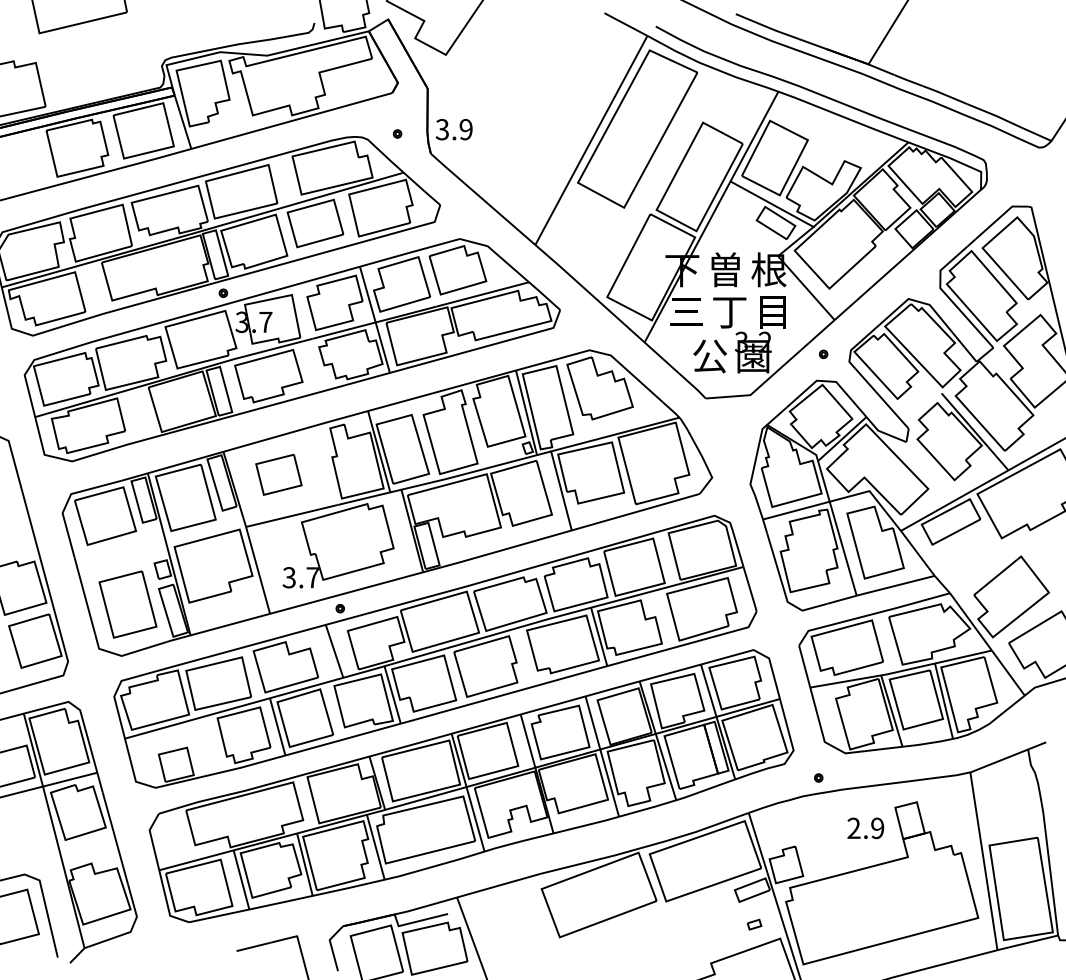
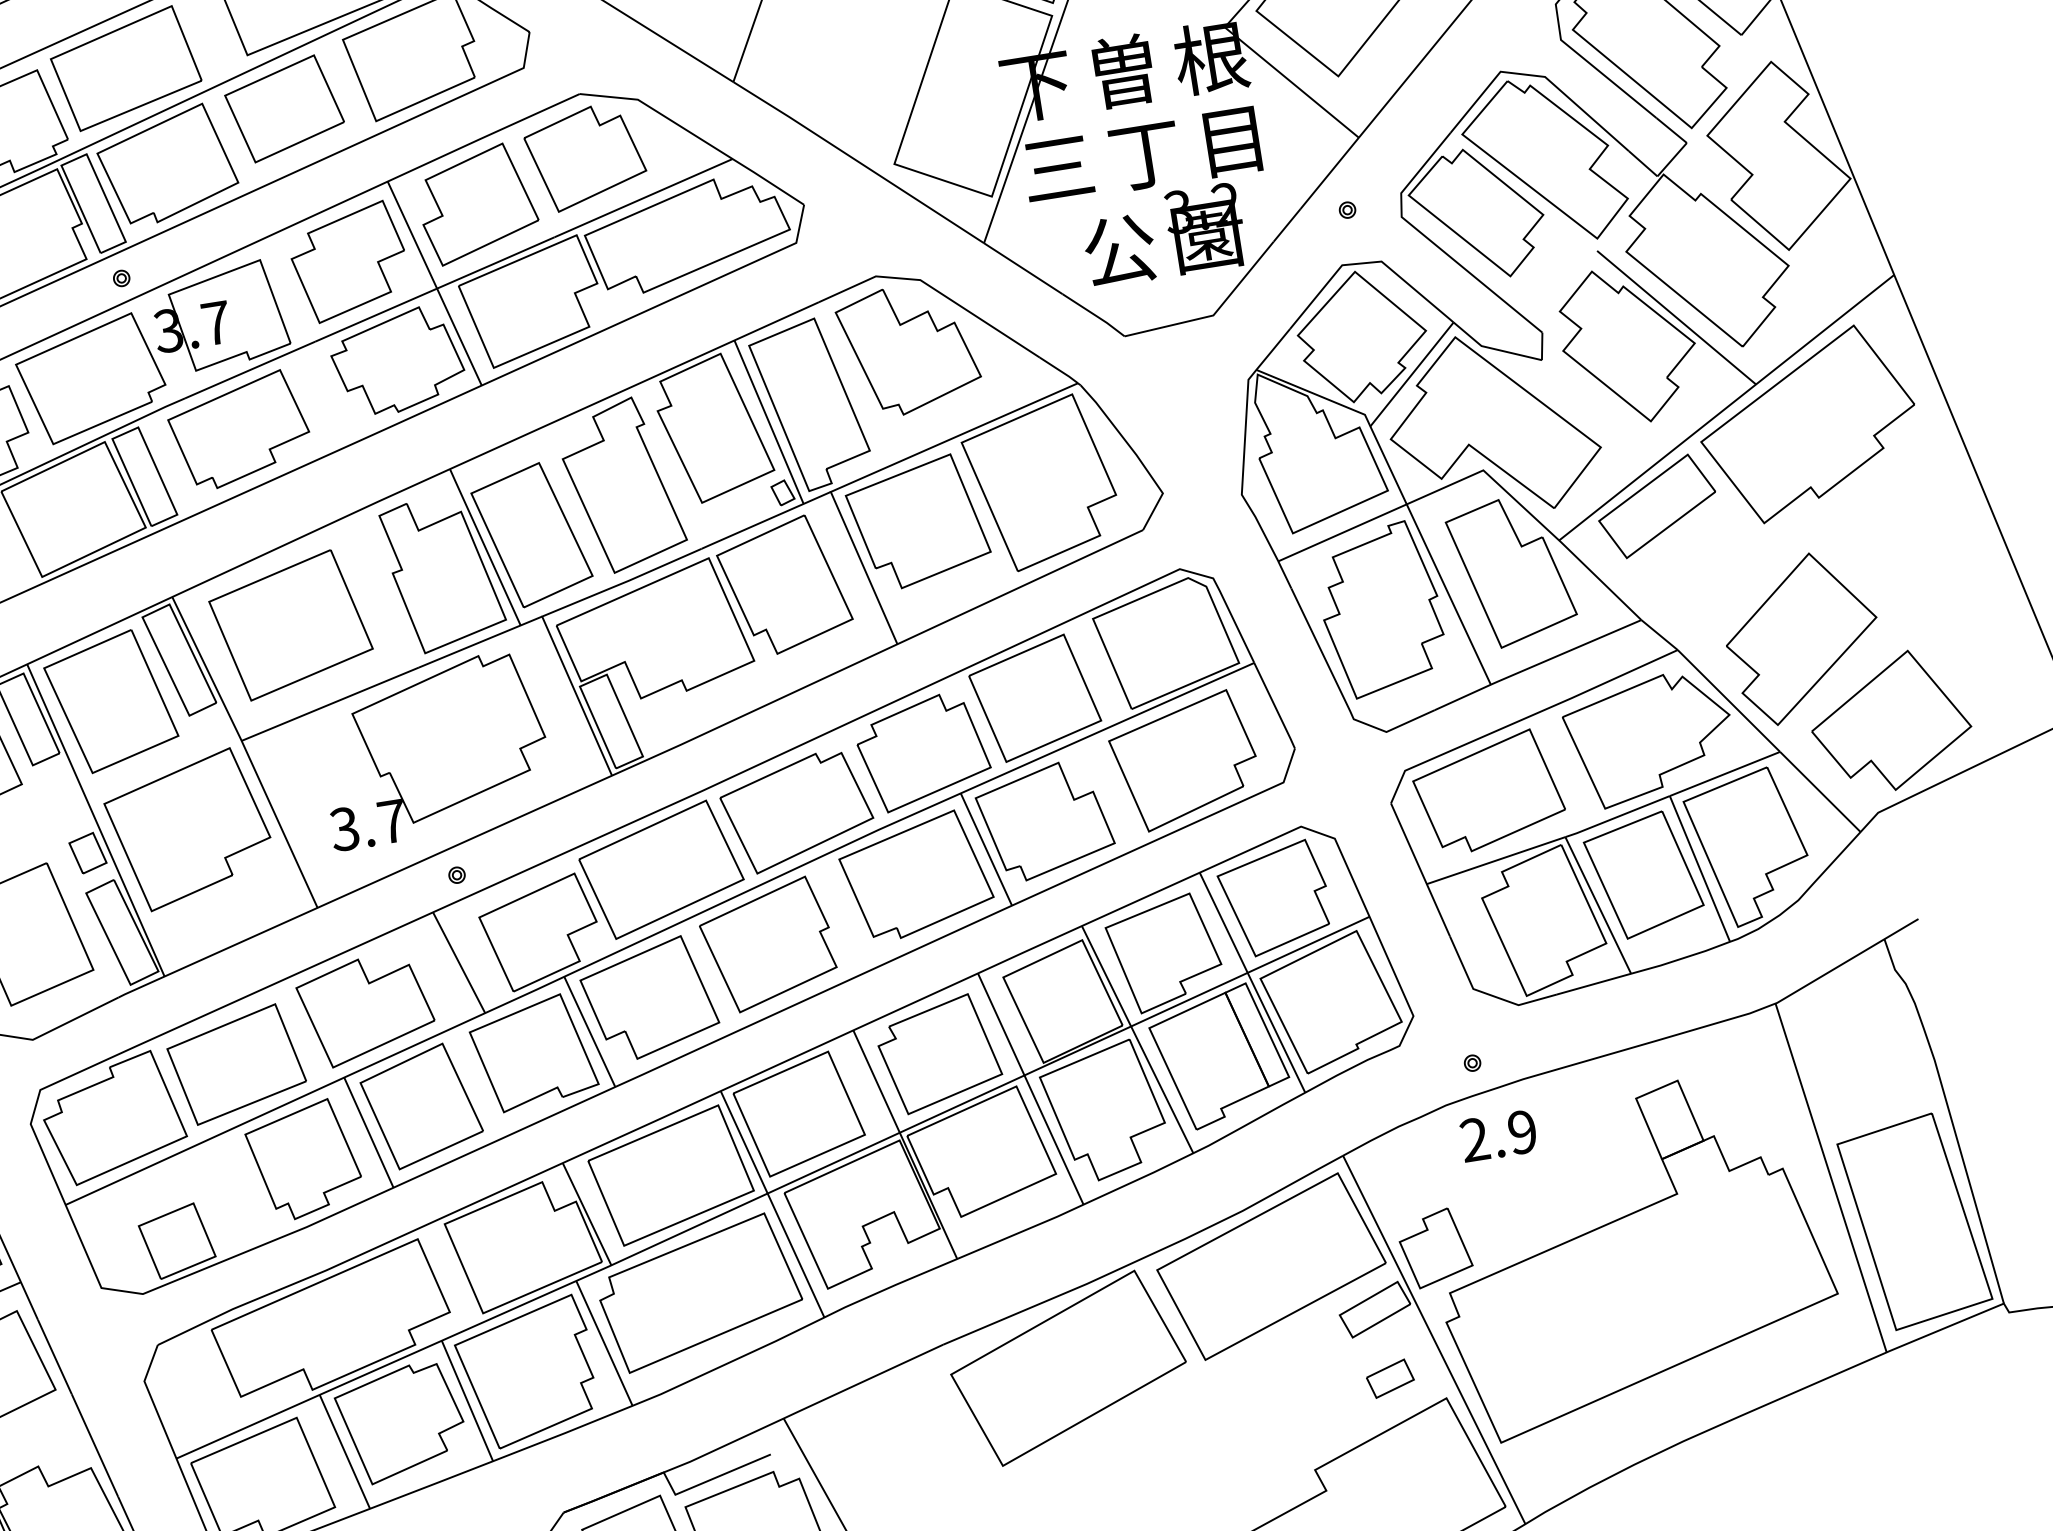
part: (278, 474) -> (290, 625), size x1.67
text: (865, 828) -> (1498, 1136), moved
part: (754, 924) -> (1390, 1378), size x1.67

